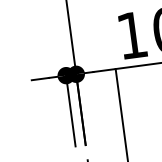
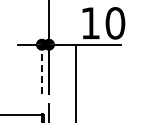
line: (70, 110) -> (41, 68), solid -> dashed

